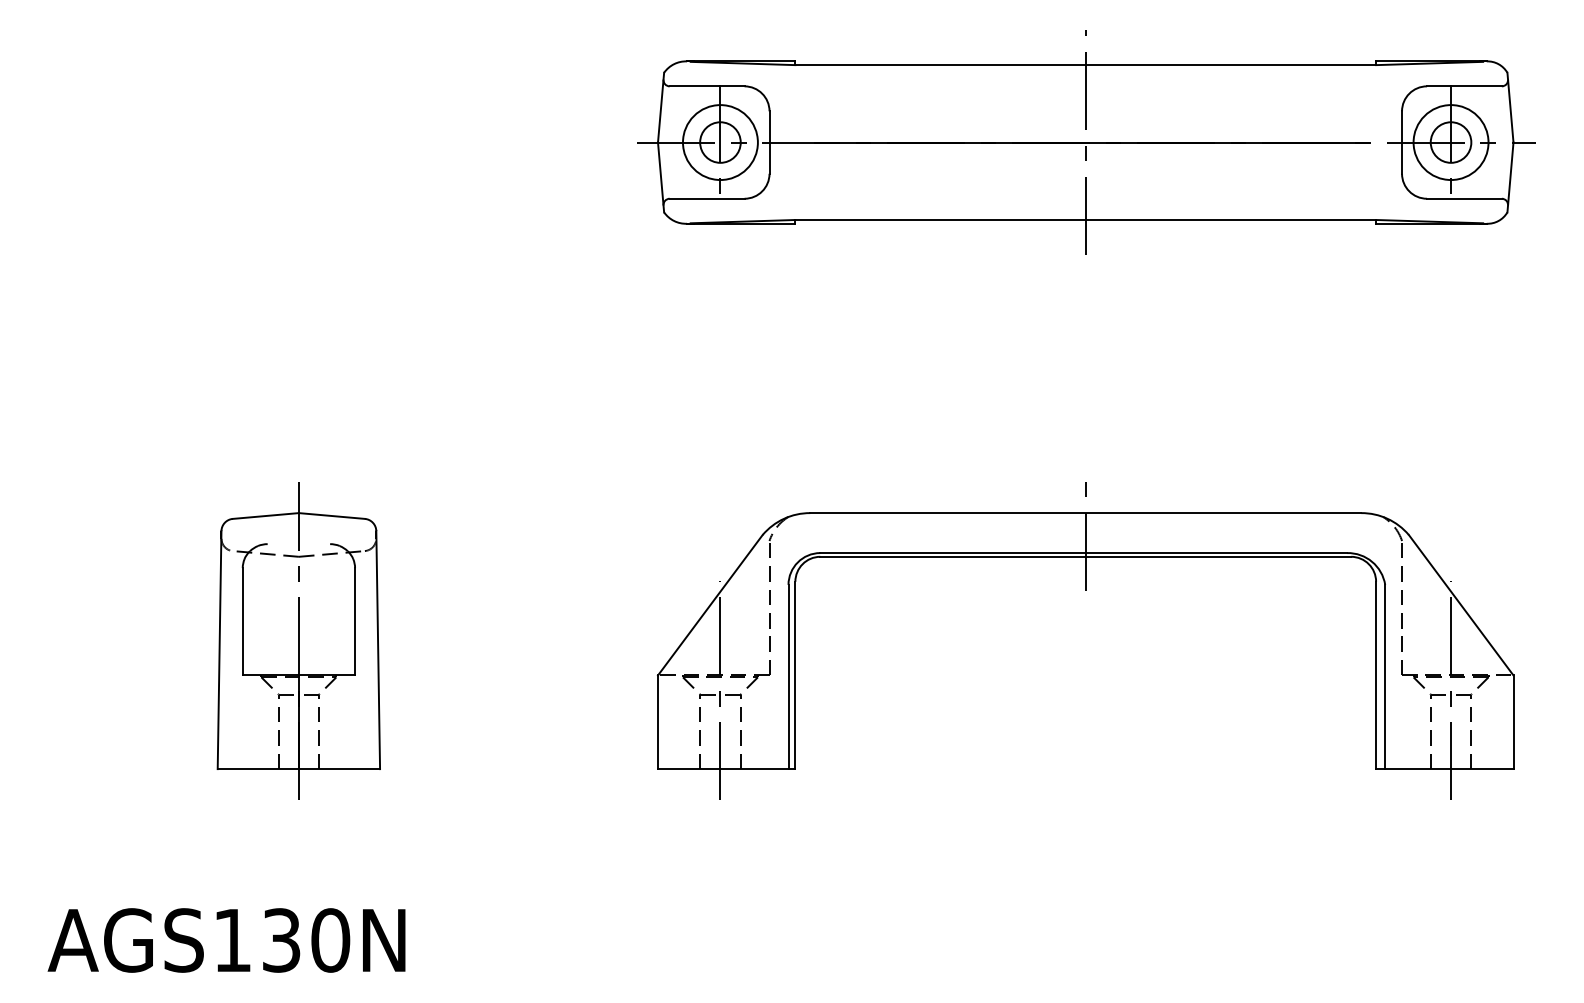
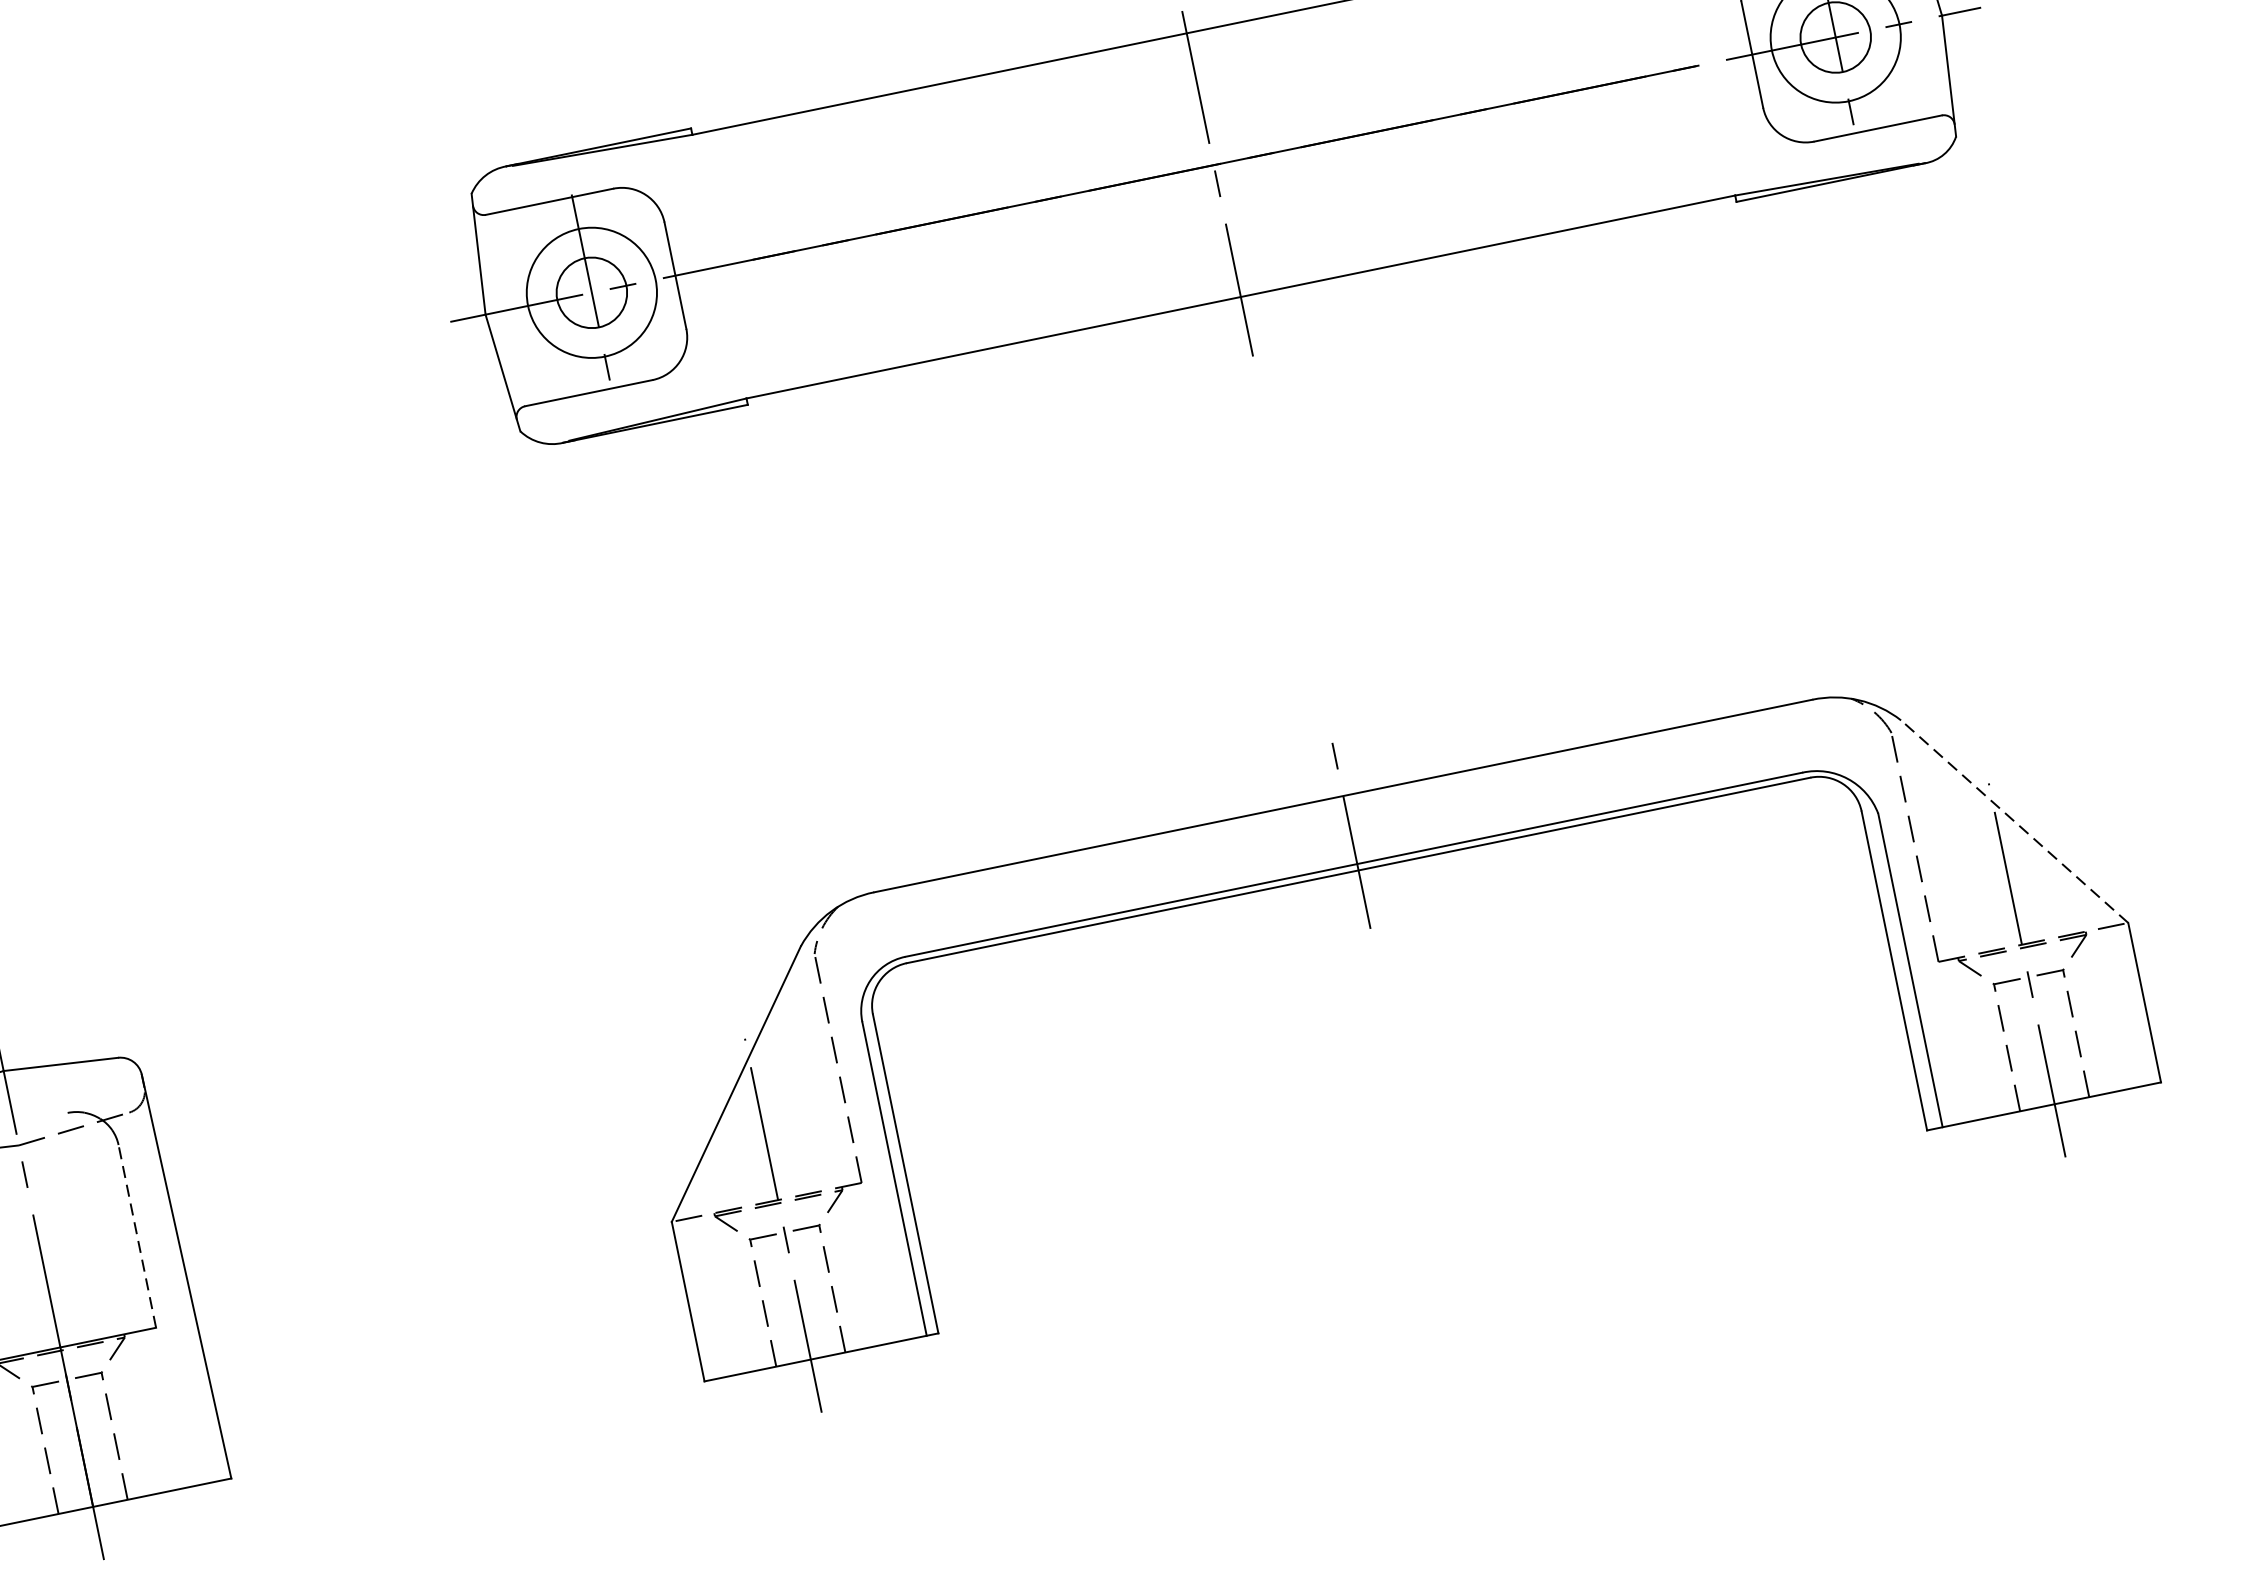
line: (1461, 605) -> (2015, 822), solid -> dashed
line: (355, 621) -> (137, 1235), solid -> dashed

